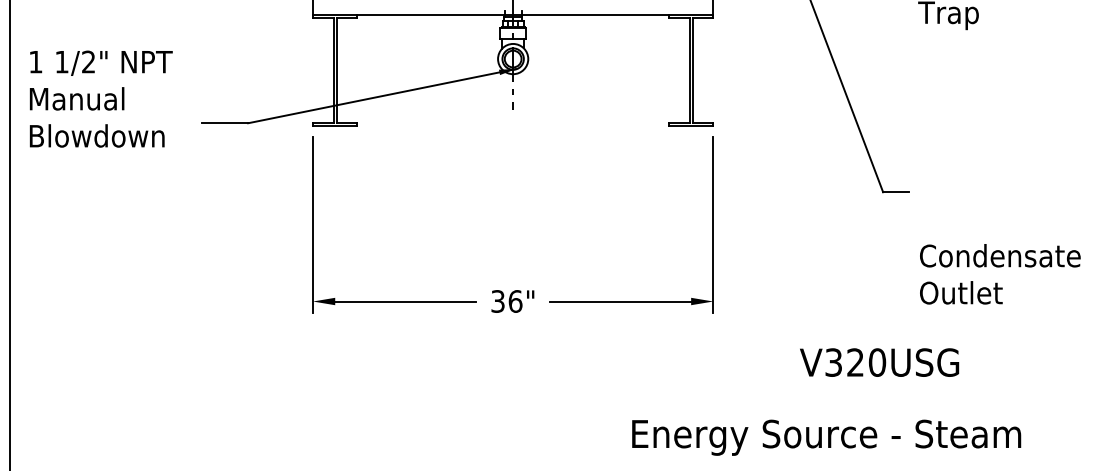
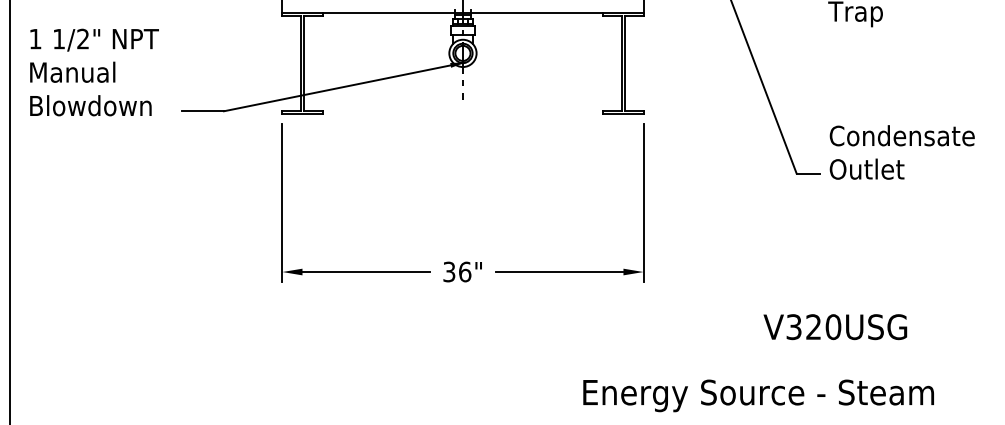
text: (101, 99) -> (94, 72), moved
text: (999, 274) -> (901, 152), moved
text: (879, 363) -> (835, 327), moved
text: (826, 437) -> (758, 395), moved

